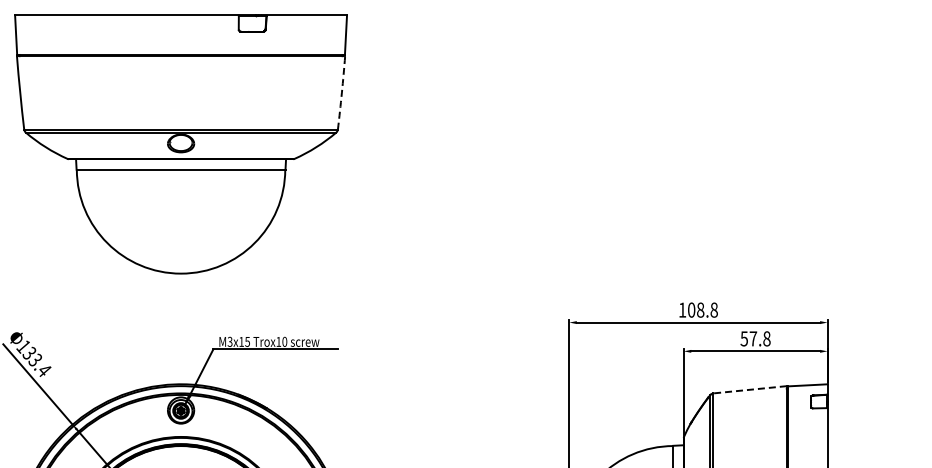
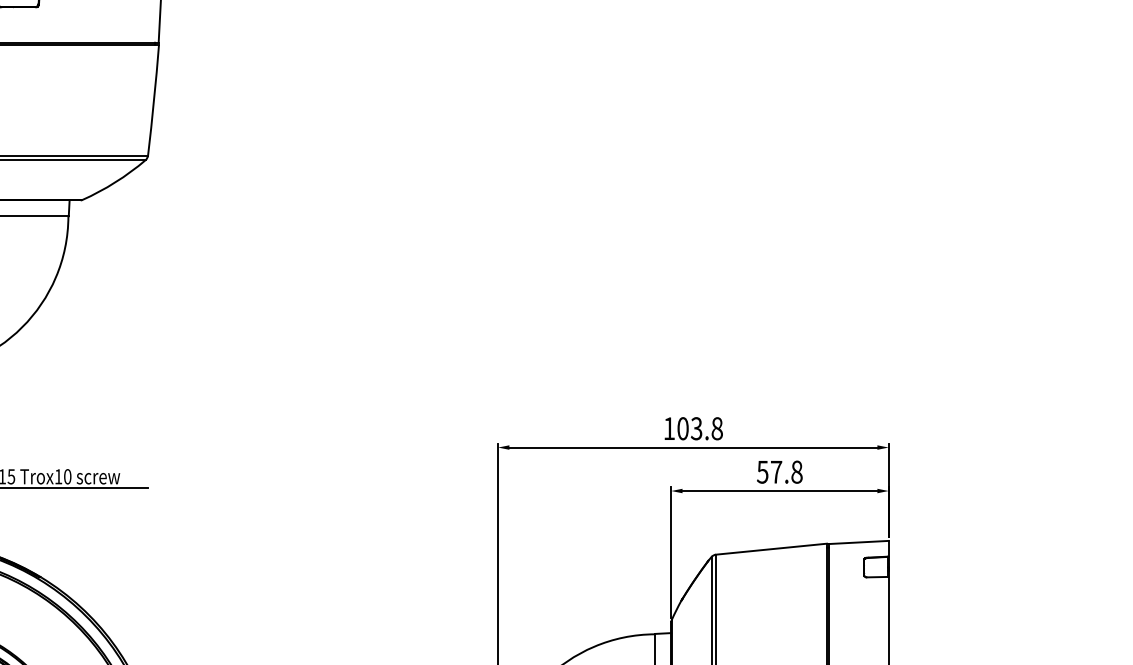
arc: (341, 92) -> (153, 99), dashed -> solid
text: (700, 309) -> (696, 427), 108.8 -> 103.8
line: (750, 389) -> (772, 548), dashed -> solid

